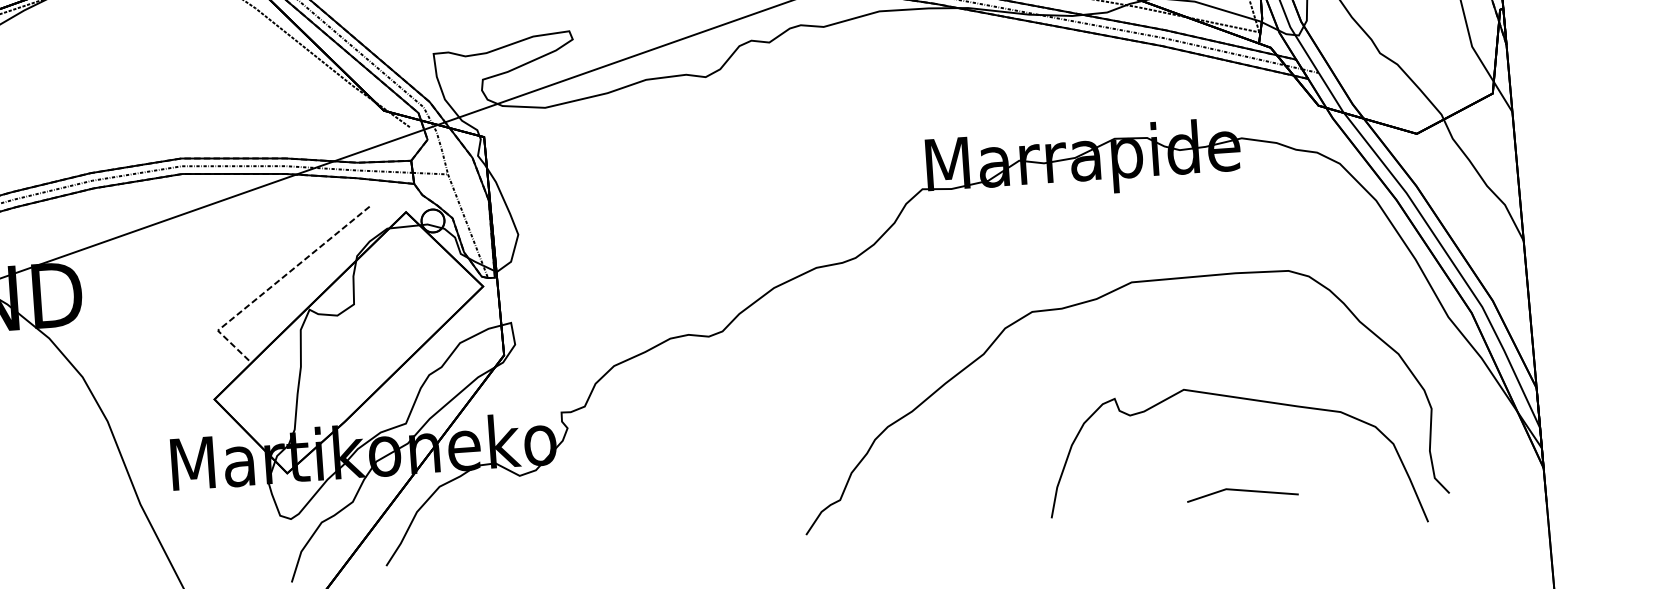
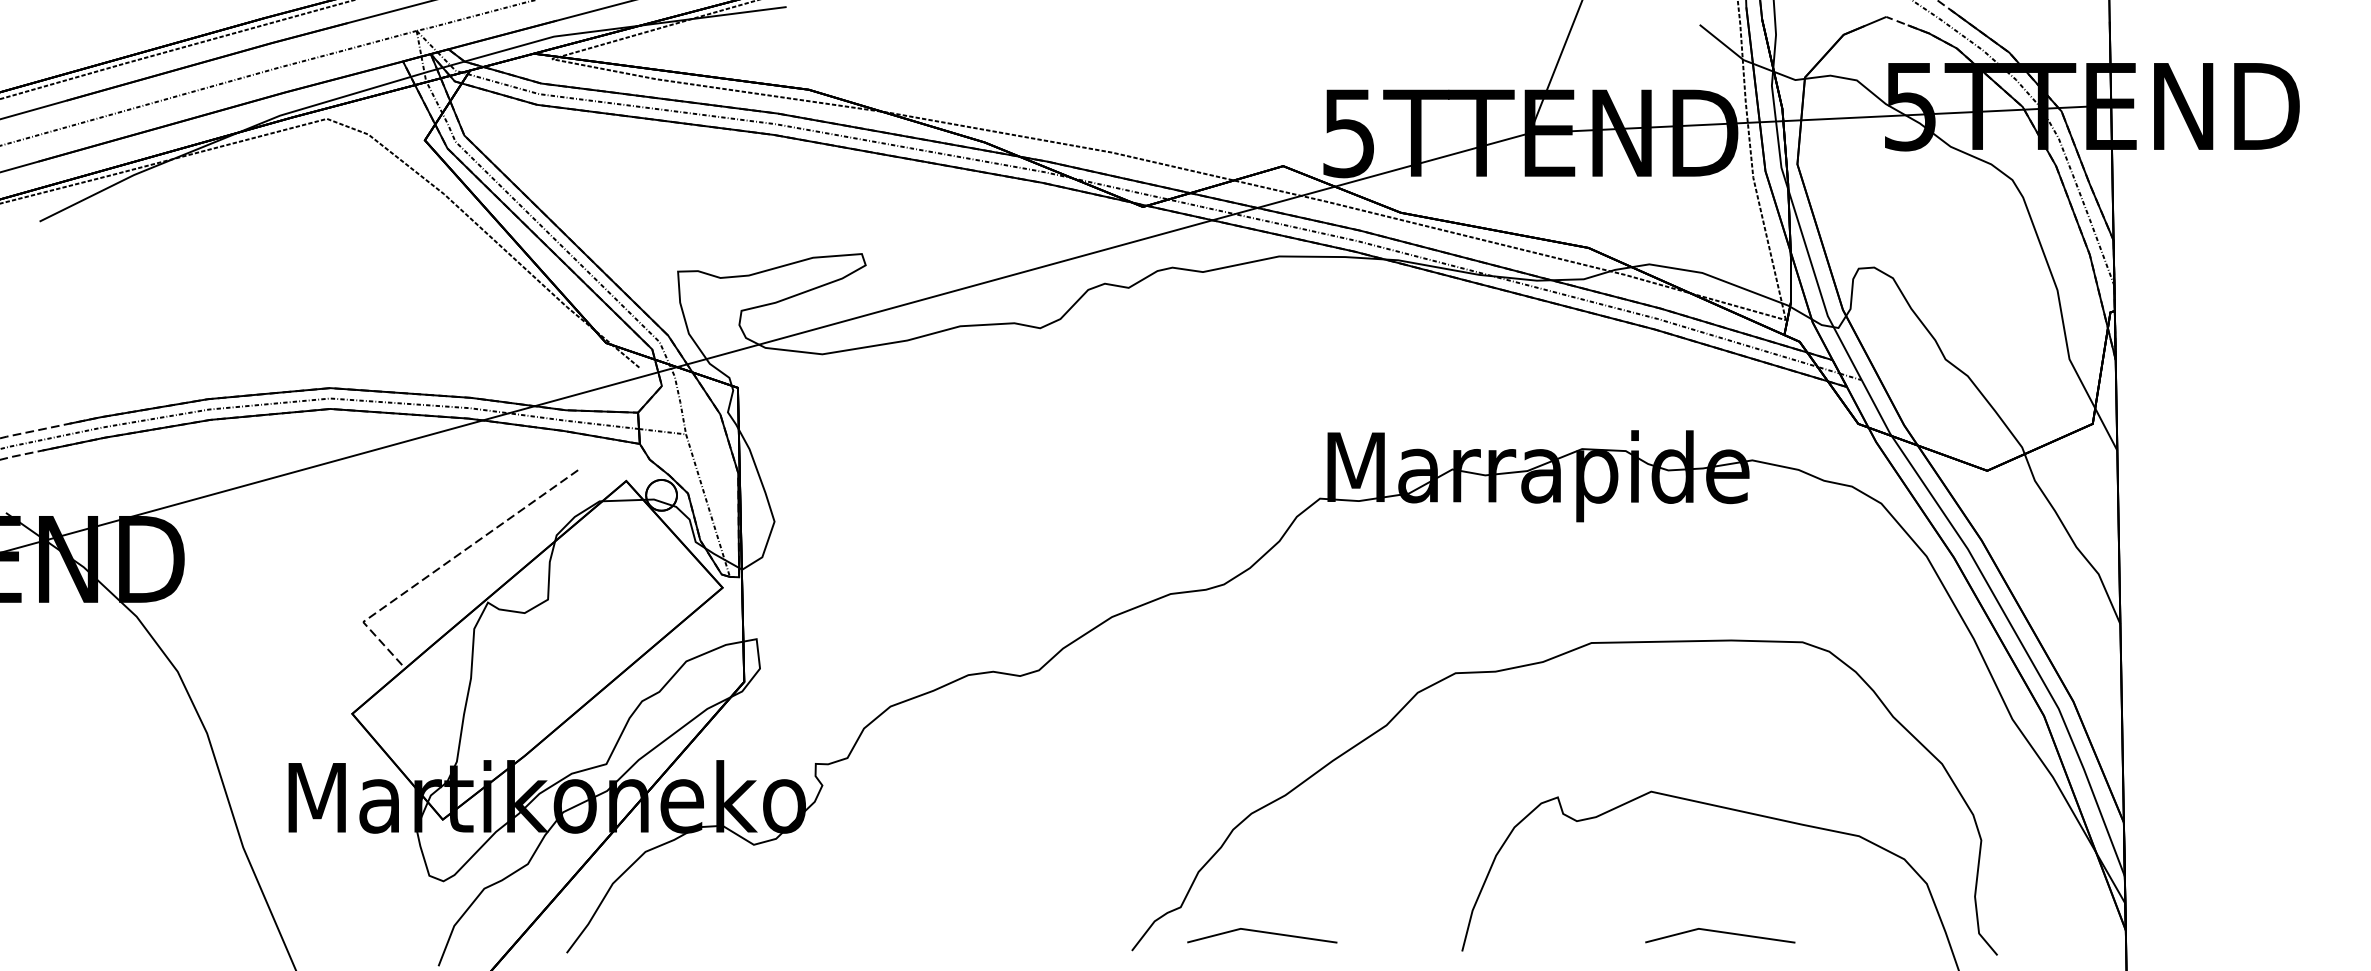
line: (903, 515) -> (1264, 933), added

